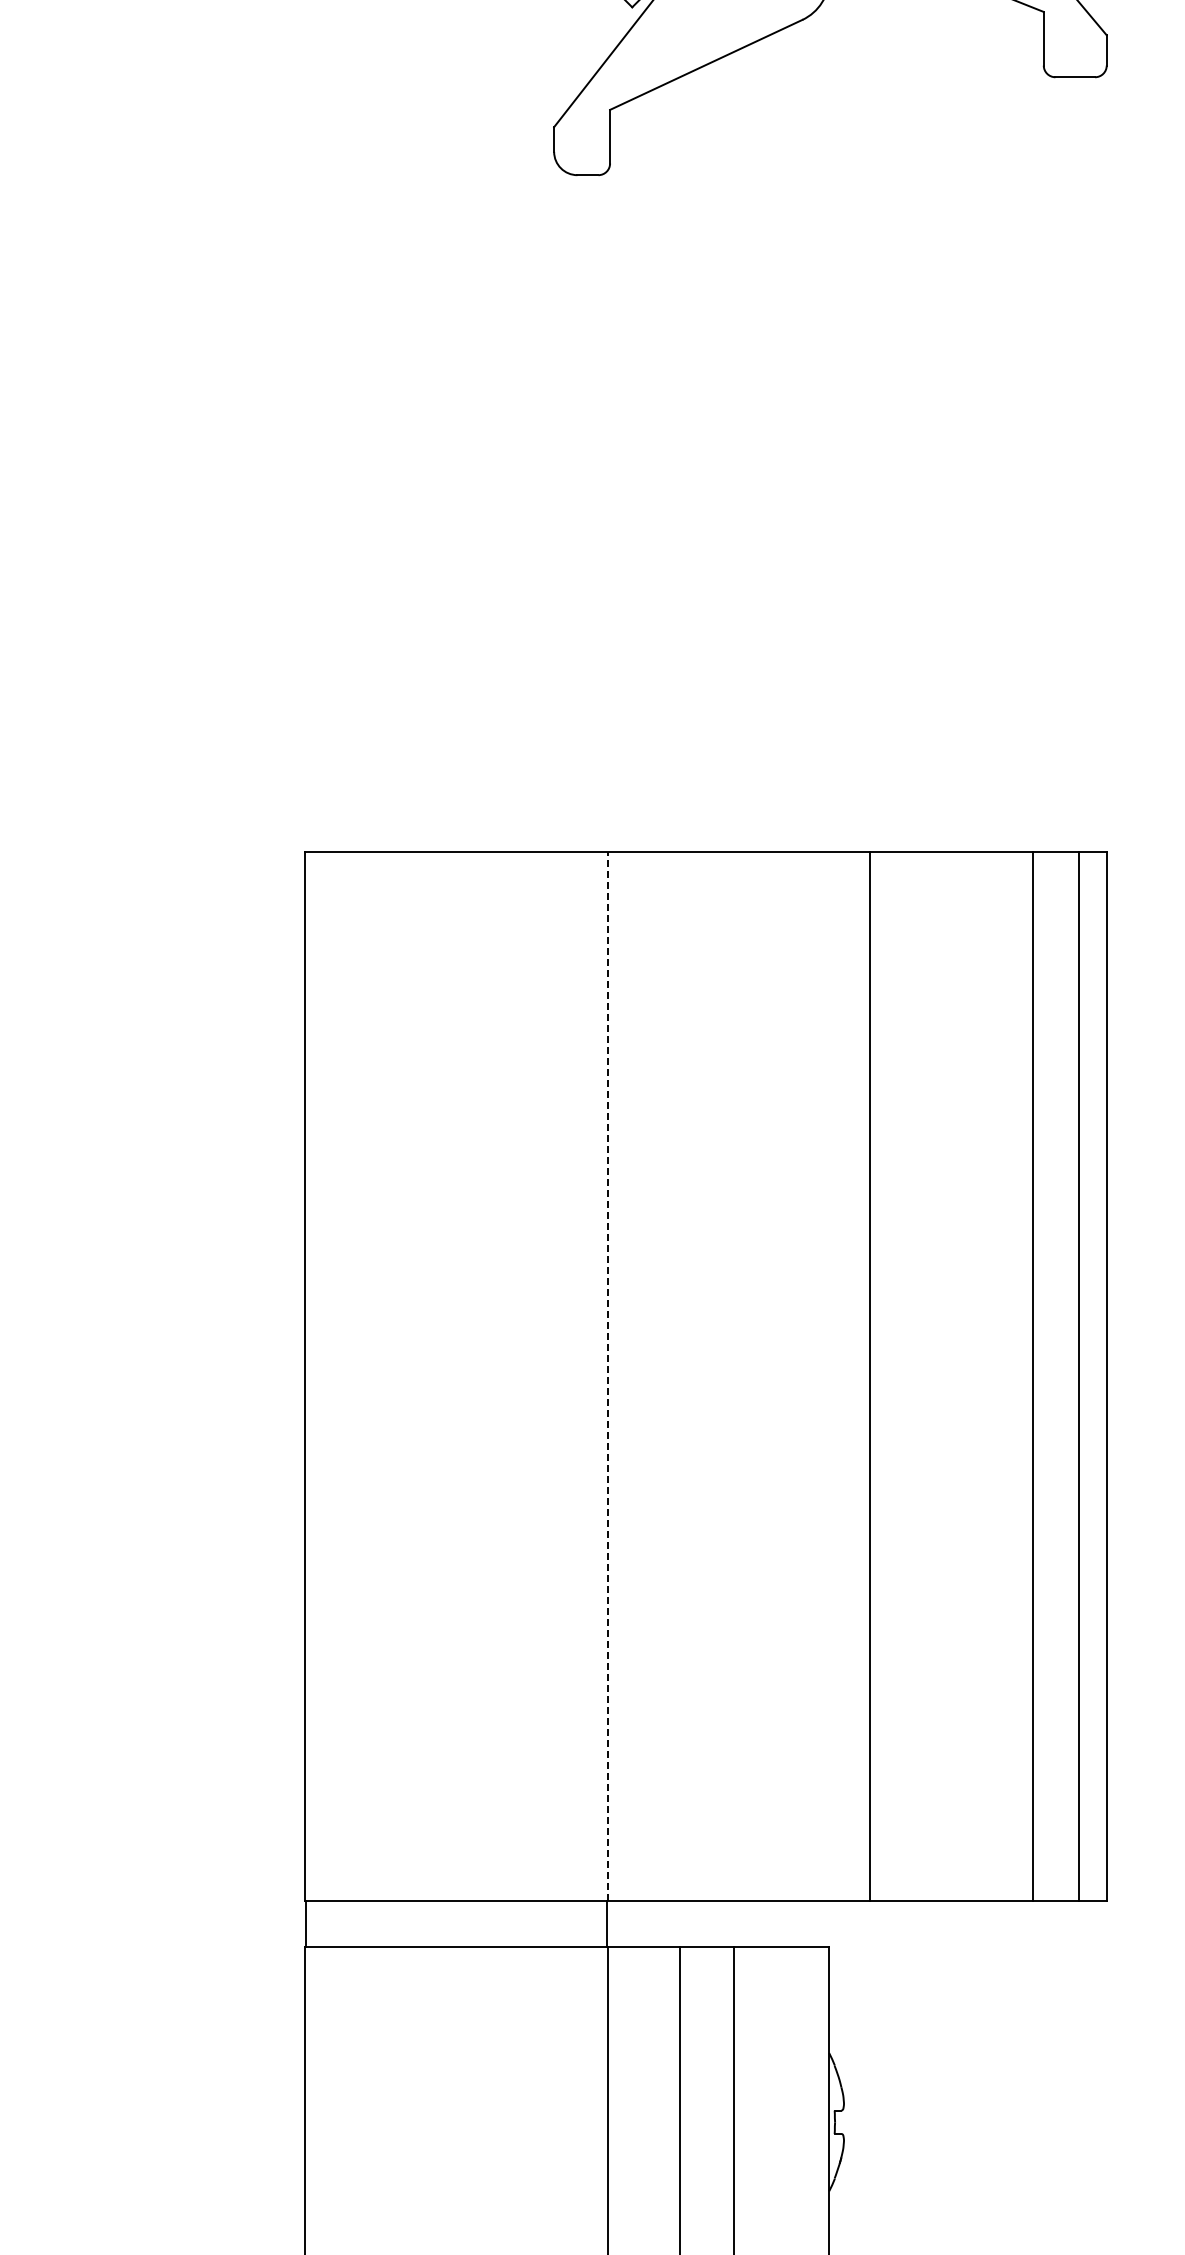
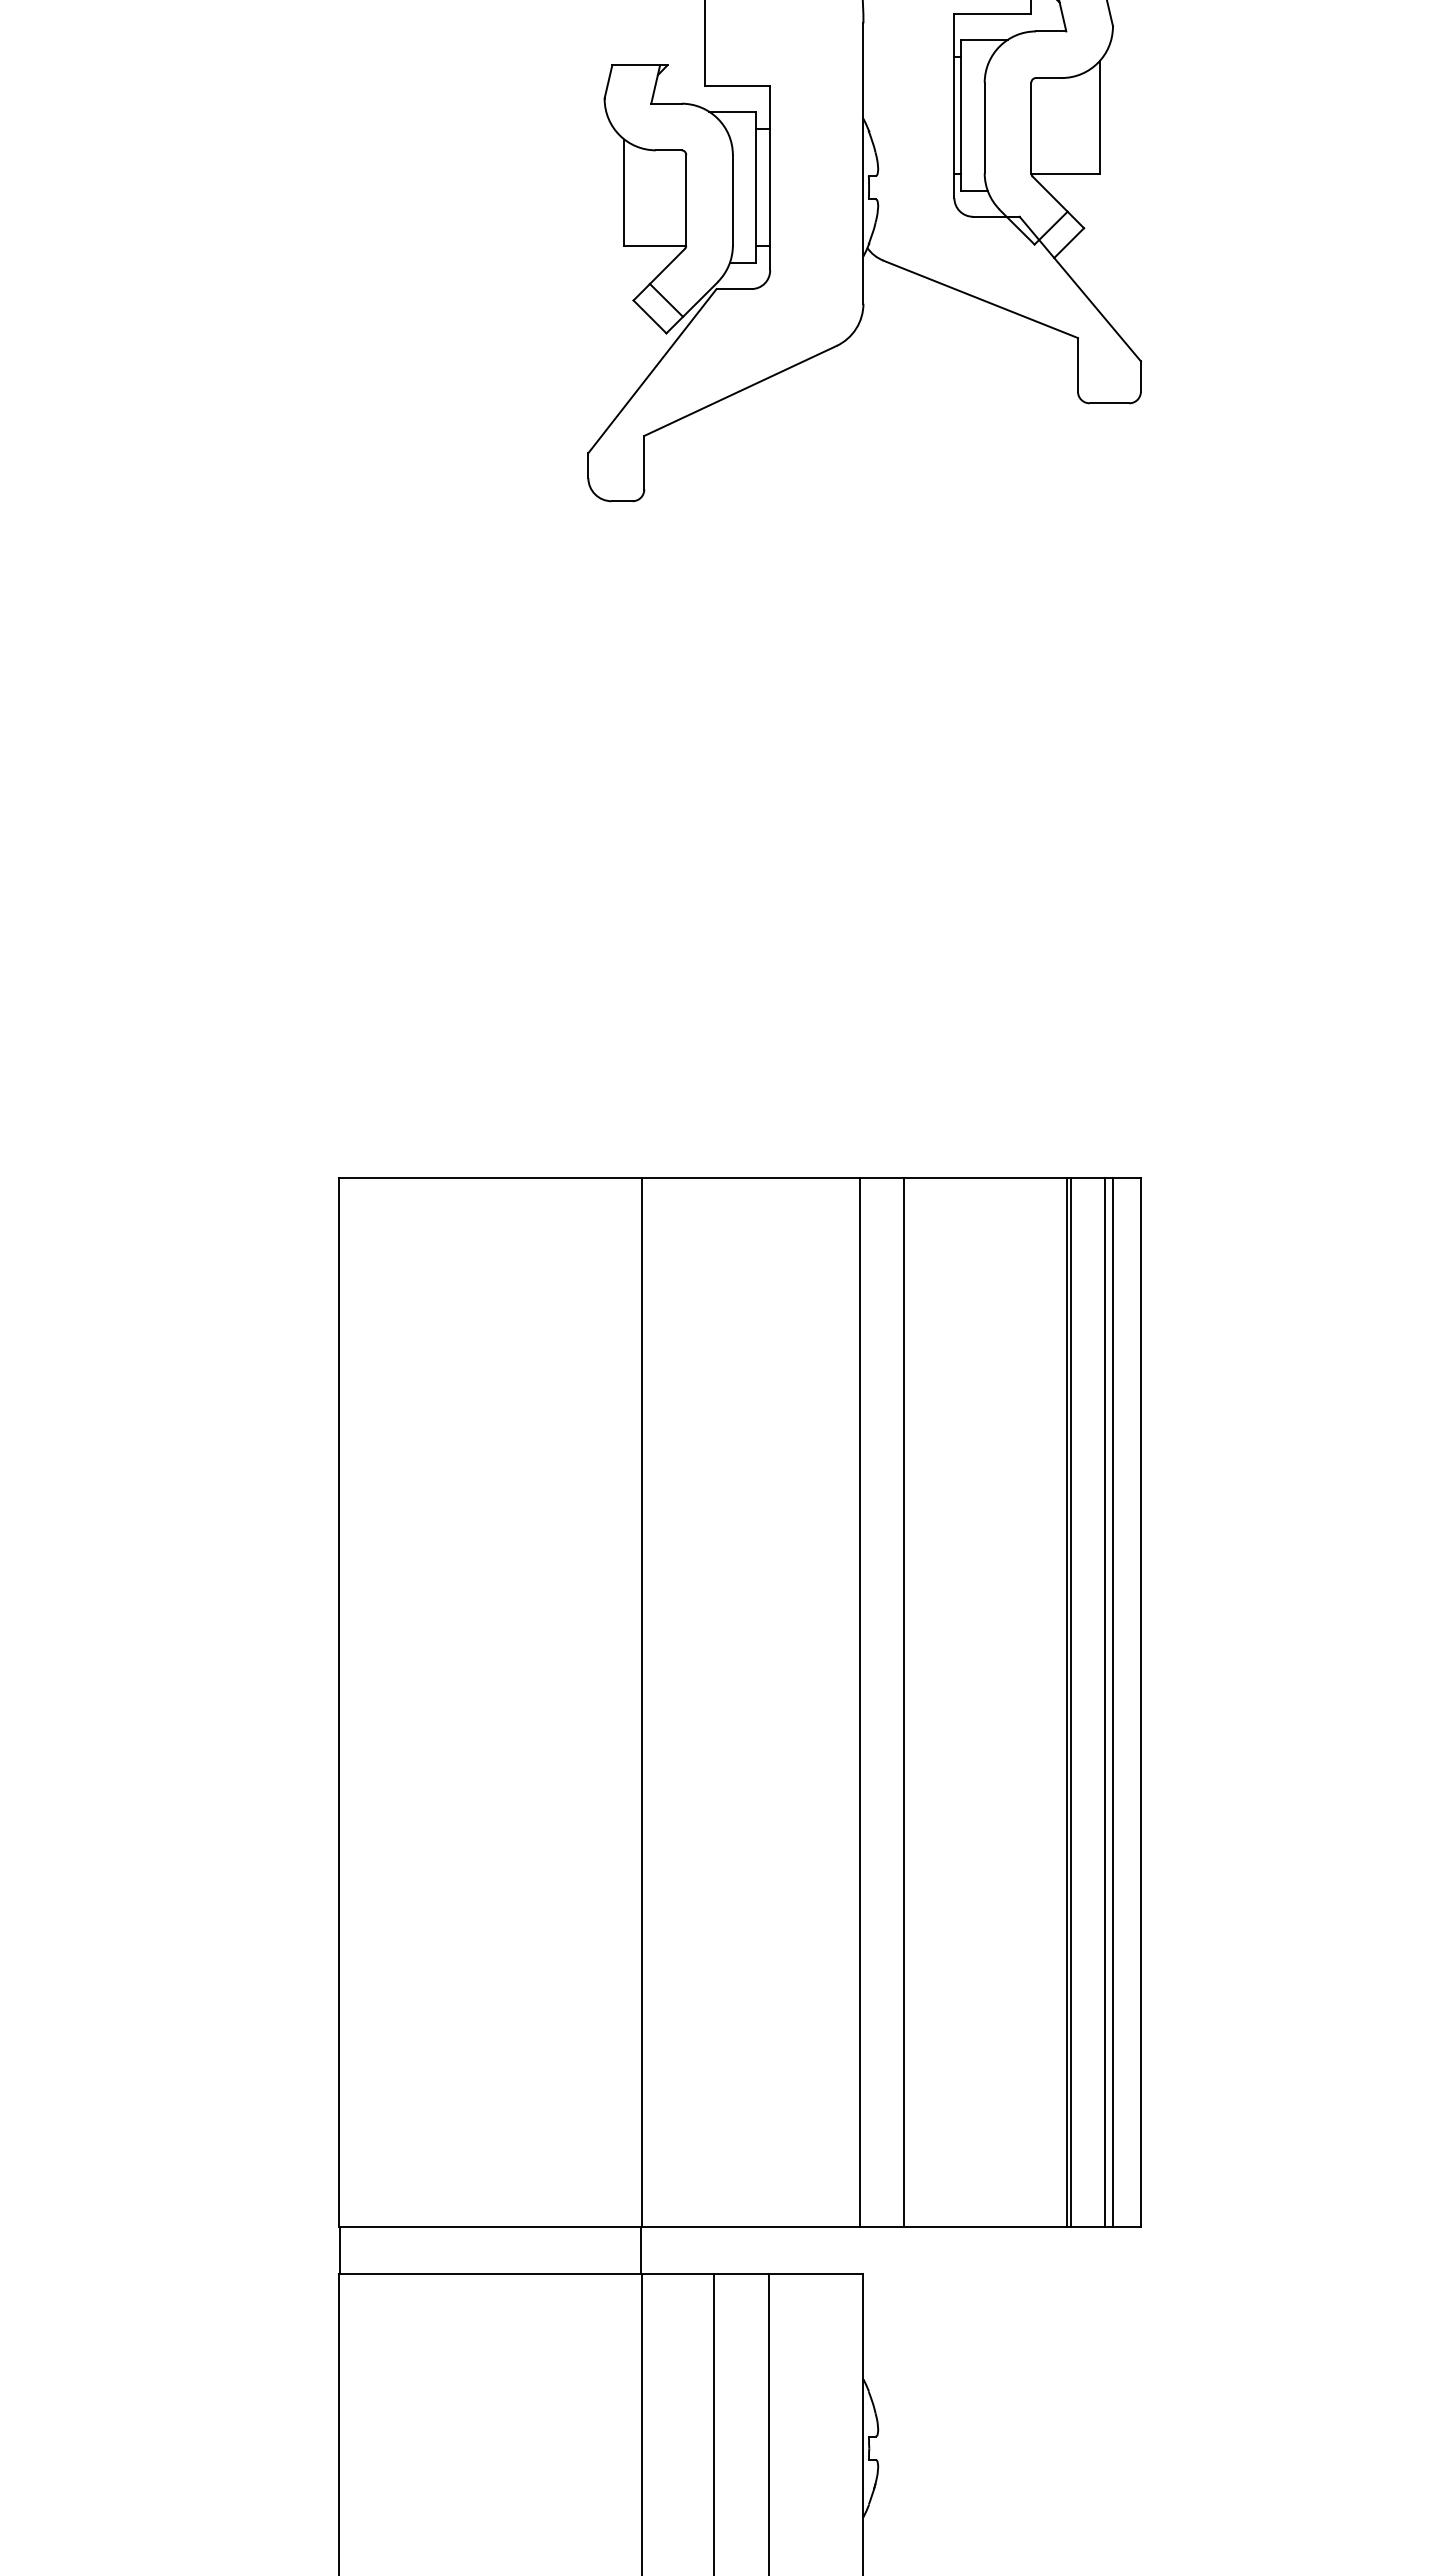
line: (825, 1375) -> (859, 1701), added
line: (1036, 1375) -> (1070, 1701), added
line: (1071, 1375) -> (1105, 1701), added
line: (607, 1376) -> (641, 1702), dashed -> solid

